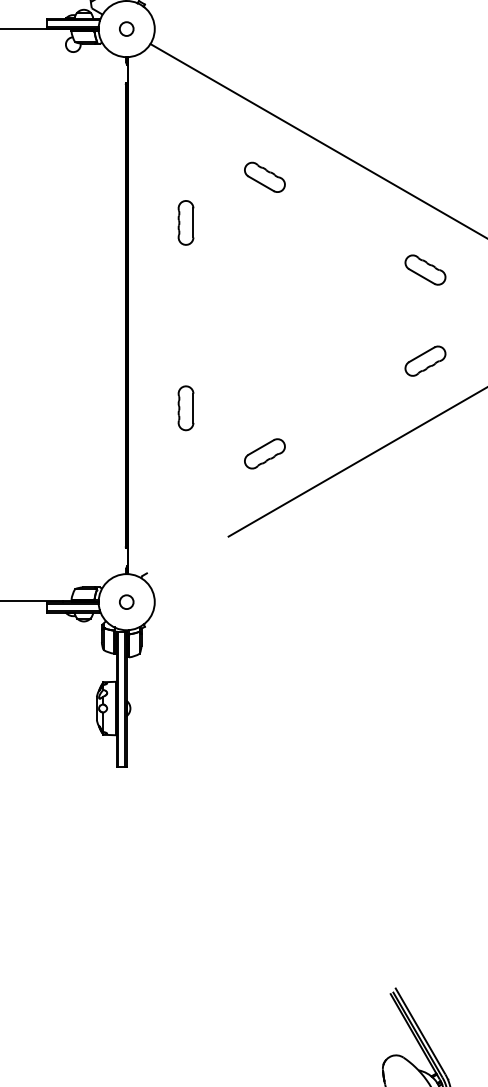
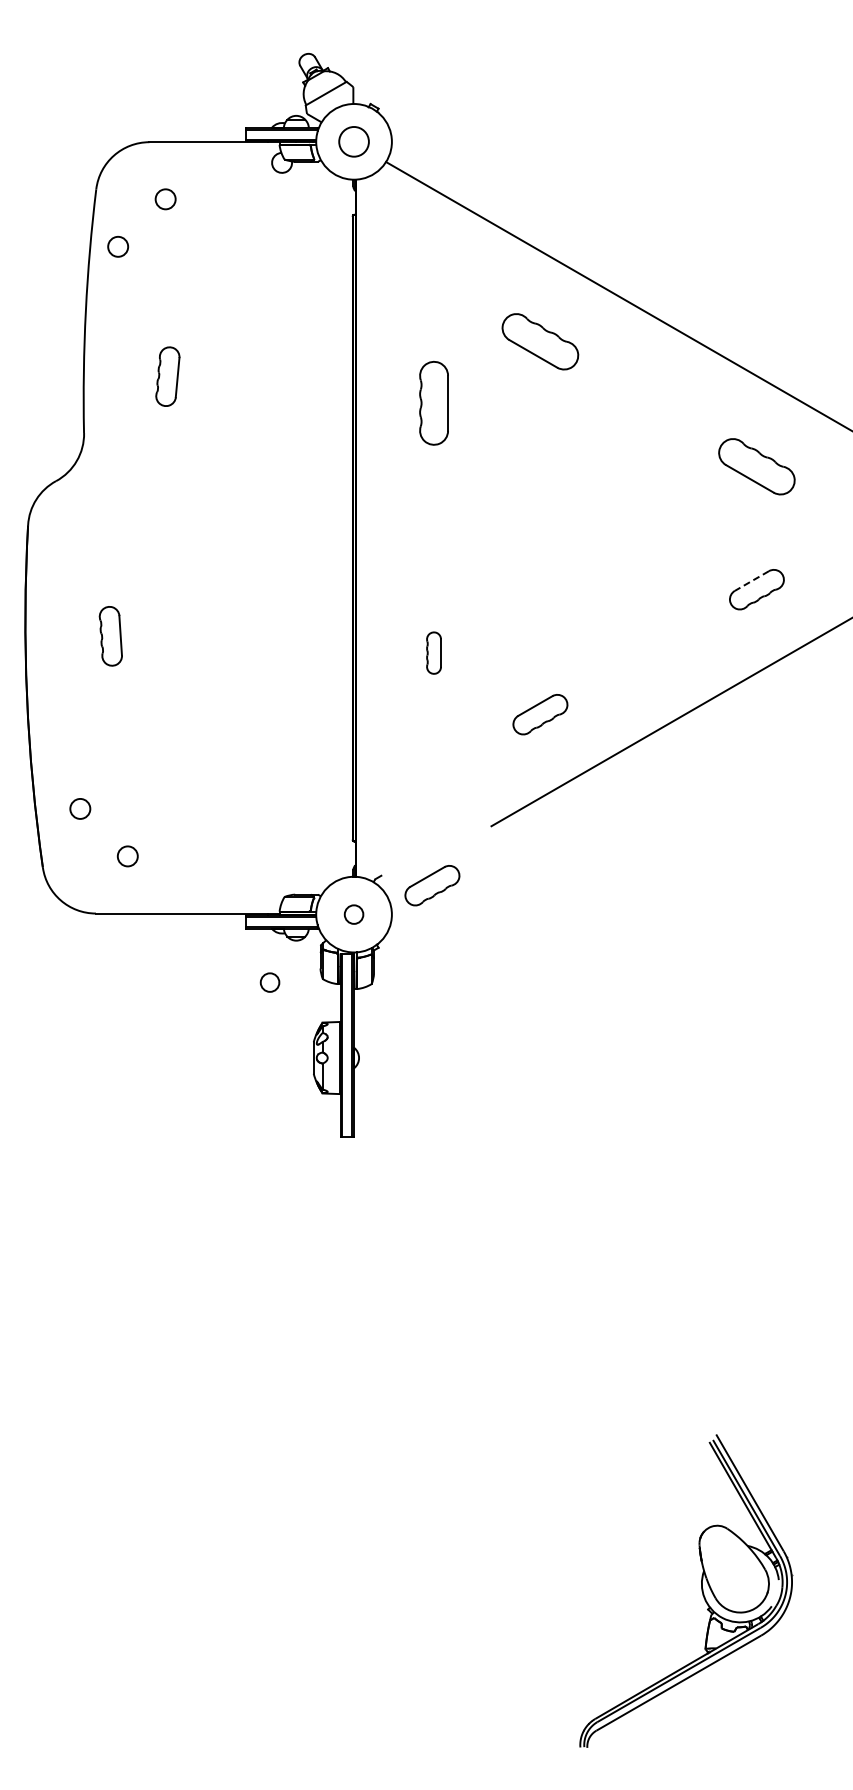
circle: (126, 28) -> (353, 141), size x1.6
part: (264, 177) -> (540, 341), size x1.4
part: (185, 222) -> (433, 402), size x1.4
part: (425, 269) -> (756, 466), size x1.4
line: (421, 355) -> (751, 581), solid -> dashed
part: (185, 407) -> (433, 652), size x0.7
part: (184, 580) -> (432, 885), added
circle: (64, 652) -> (269, 982), added

